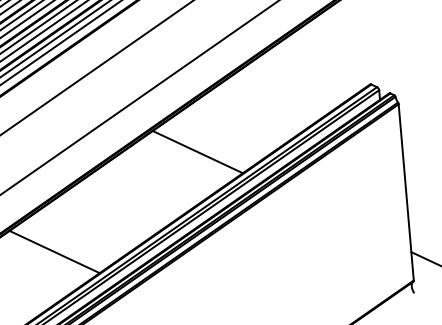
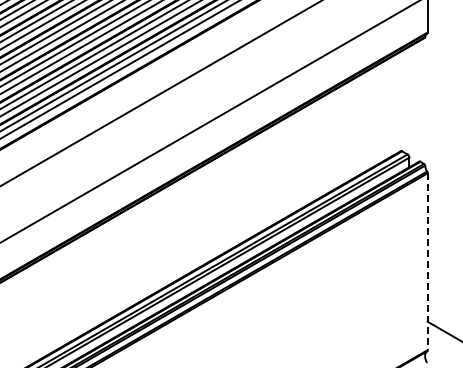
line: (197, 151) -> (223, 203), removed
line: (406, 193) -> (427, 262), solid -> dashed
line: (54, 252) -> (72, 291), removed

